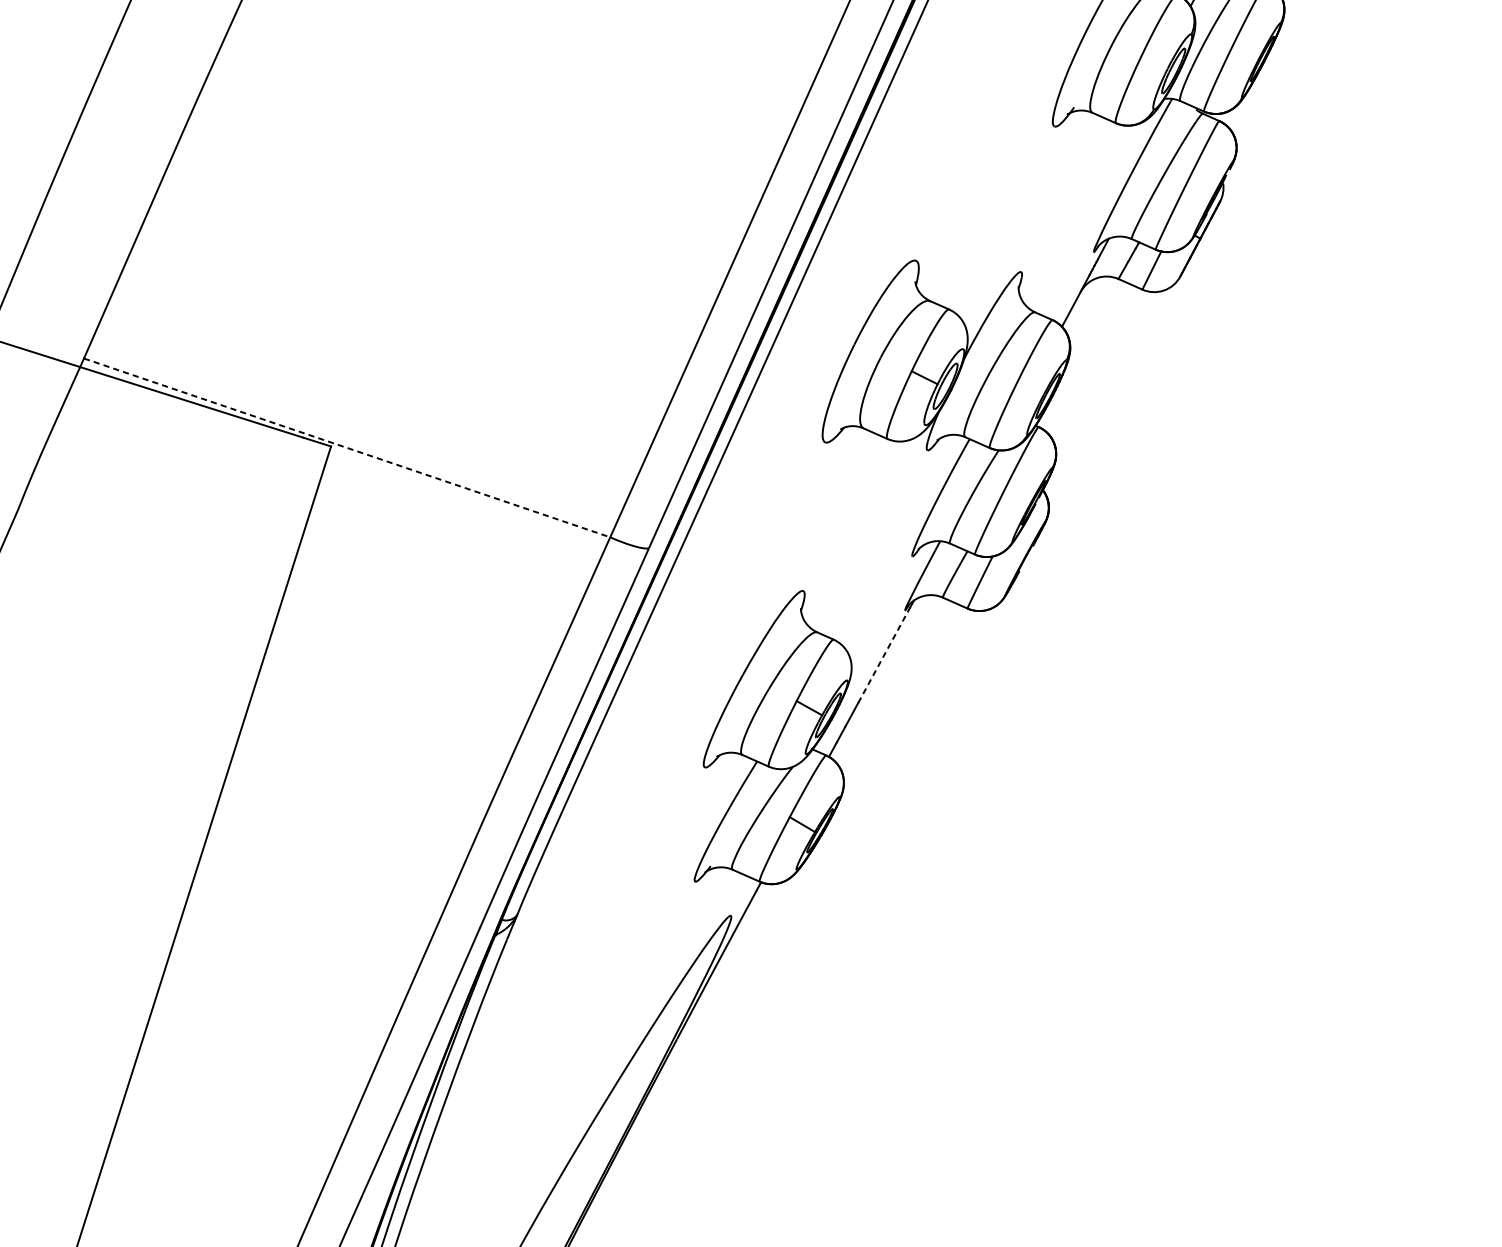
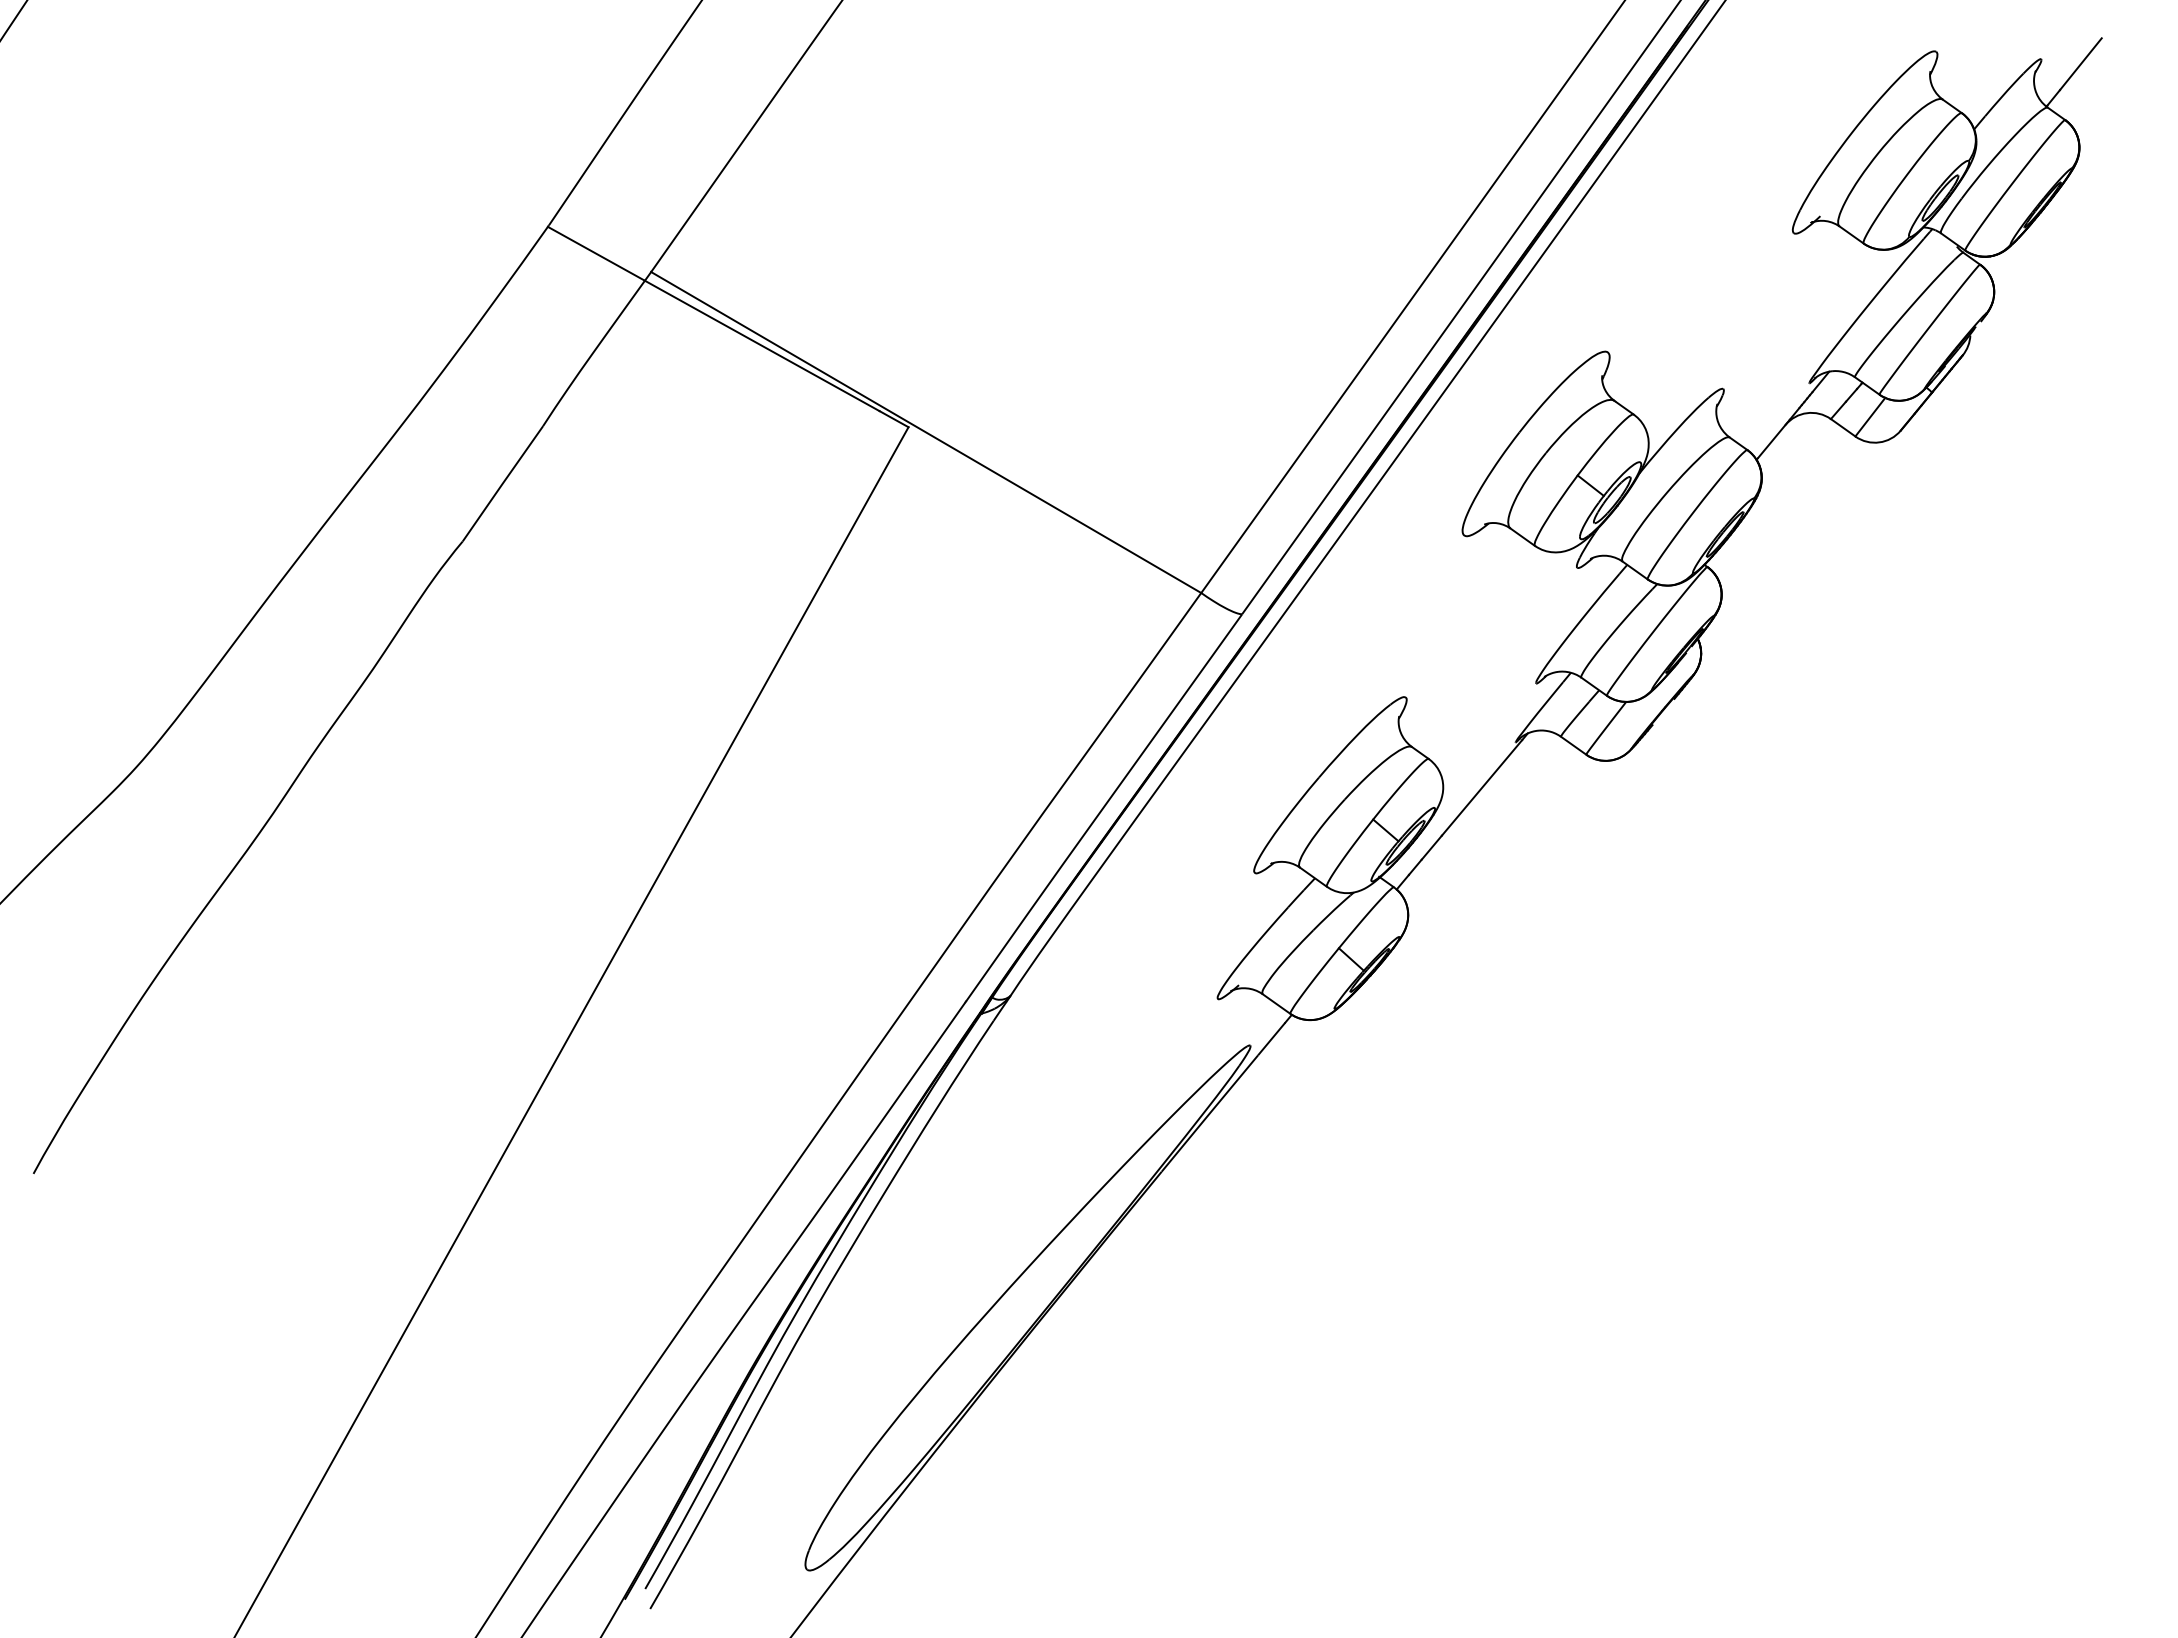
line: (347, 447) -> (926, 432), dashed -> solid
line: (884, 654) -> (1482, 787), dashed -> solid

